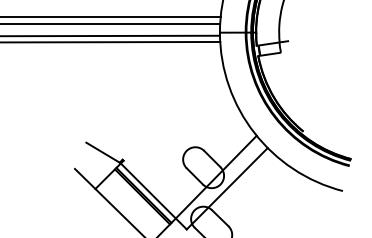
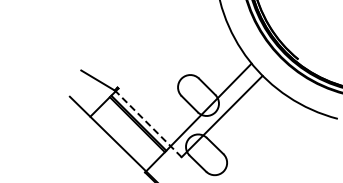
line: (153, 196) -> (148, 124), solid -> dashed

